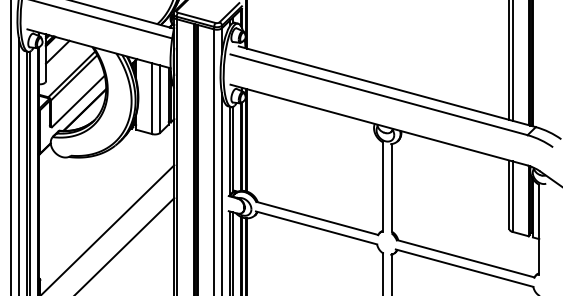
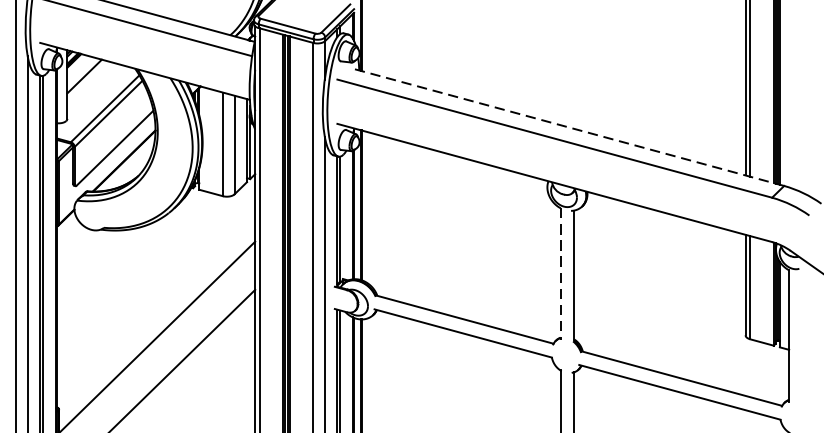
line: (387, 86) -> (567, 126), solid -> dashed
line: (383, 187) -> (561, 274), solid -> dashed

